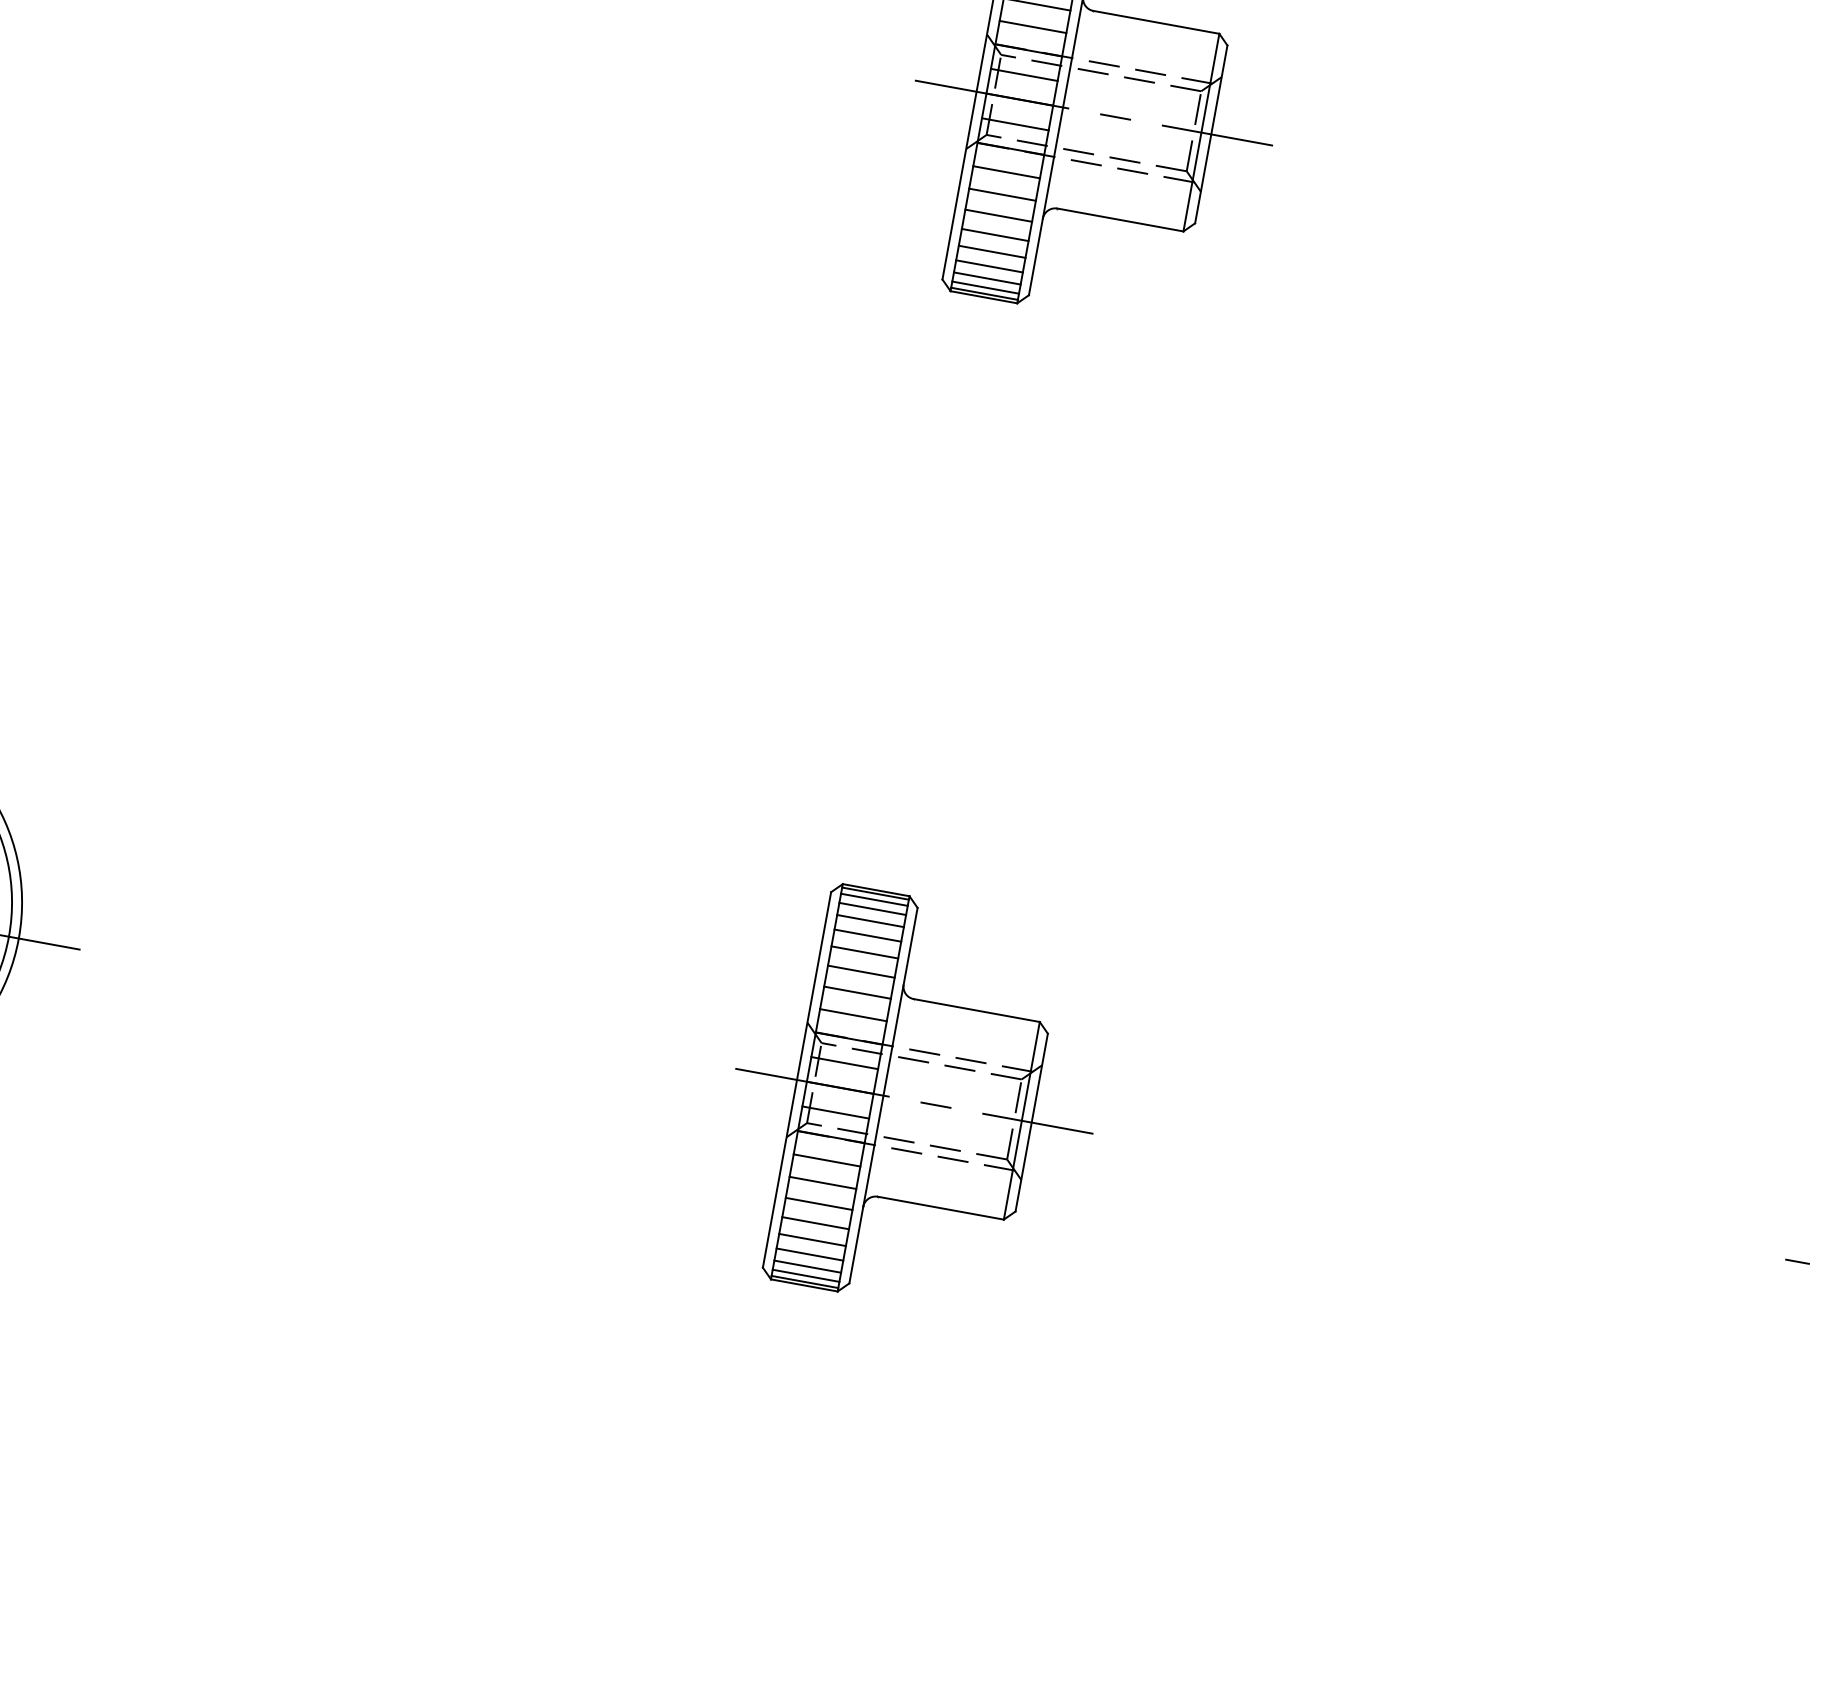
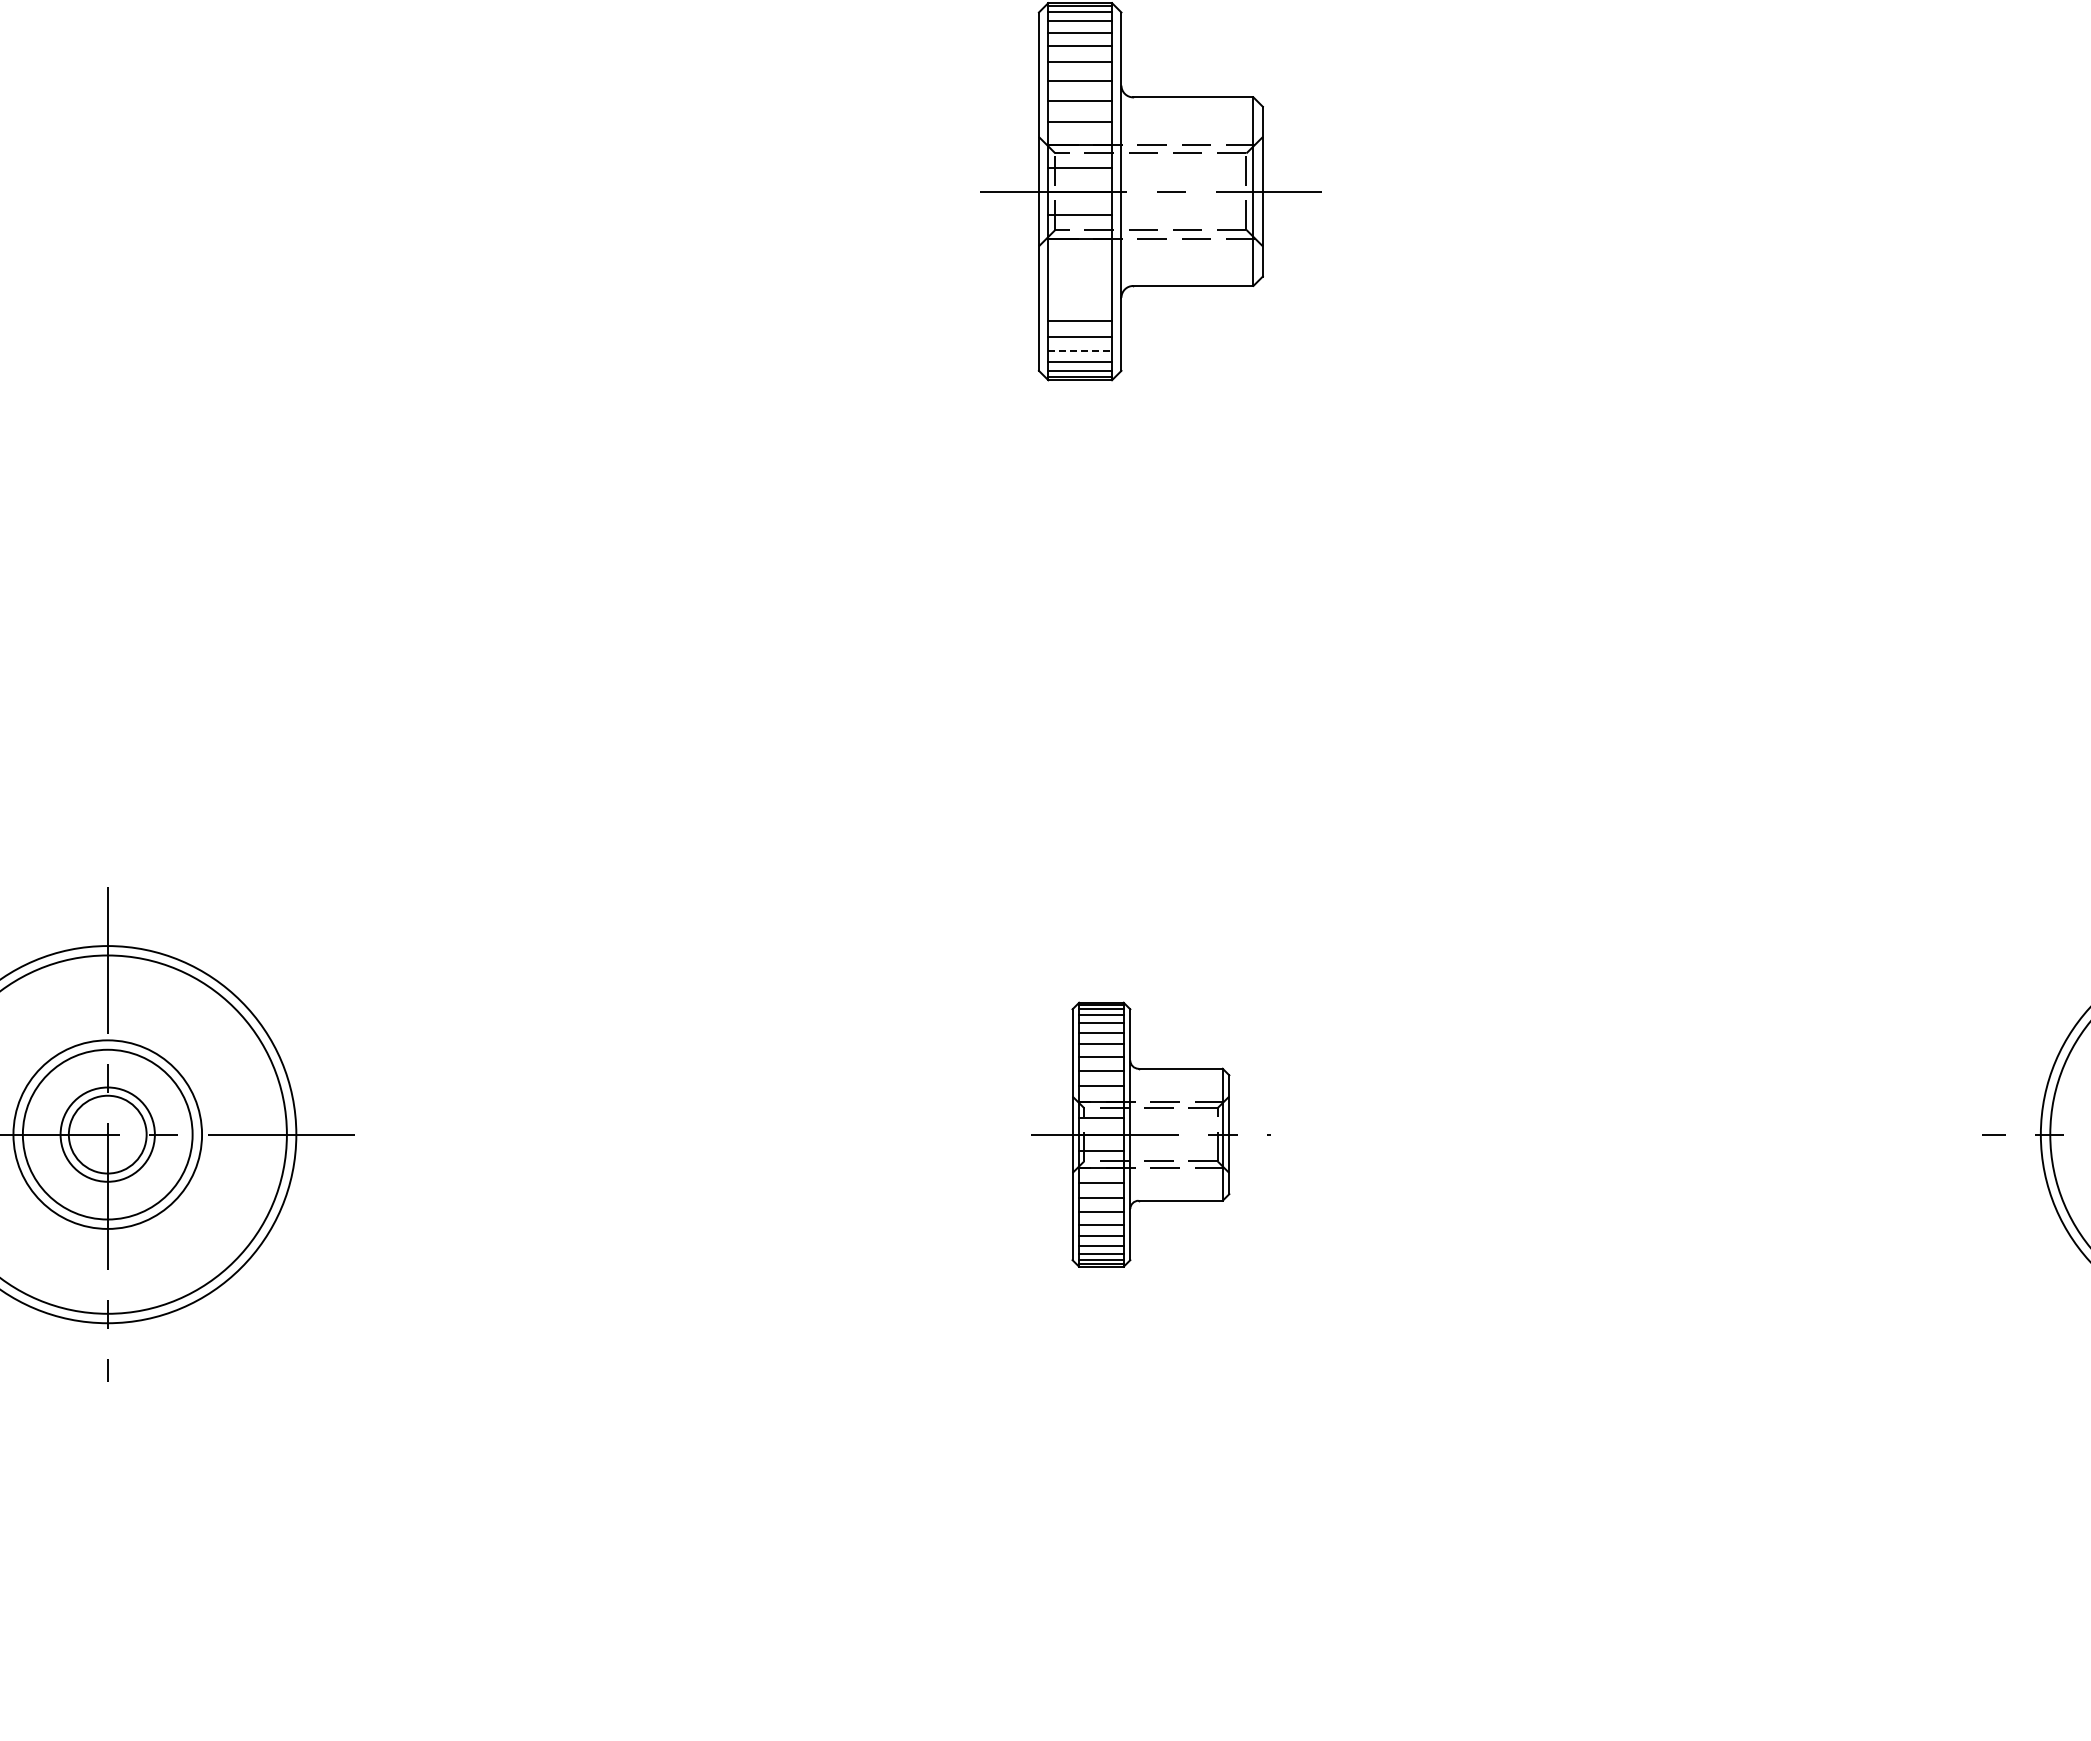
line: (1007, 171) -> (1080, 260), removed
line: (1002, 194) -> (1080, 282), removed
line: (999, 215) -> (1080, 302), removed
line: (989, 266) -> (1080, 350), solid -> dashed
part: (913, 1101) -> (1150, 1134), size x0.7

